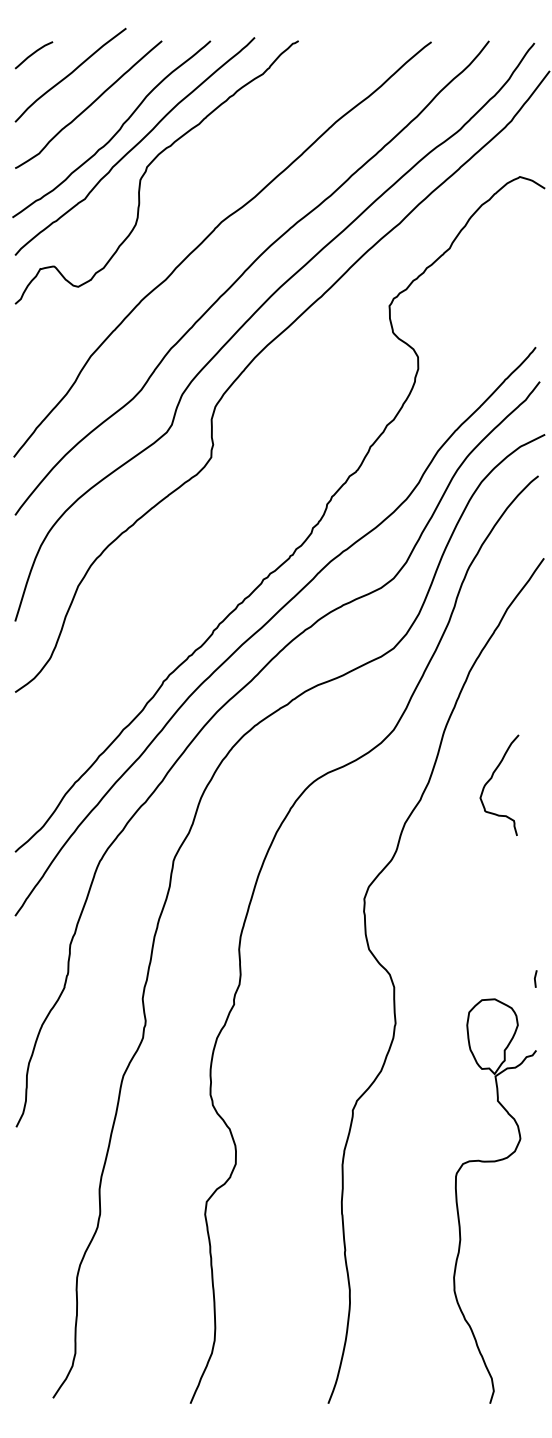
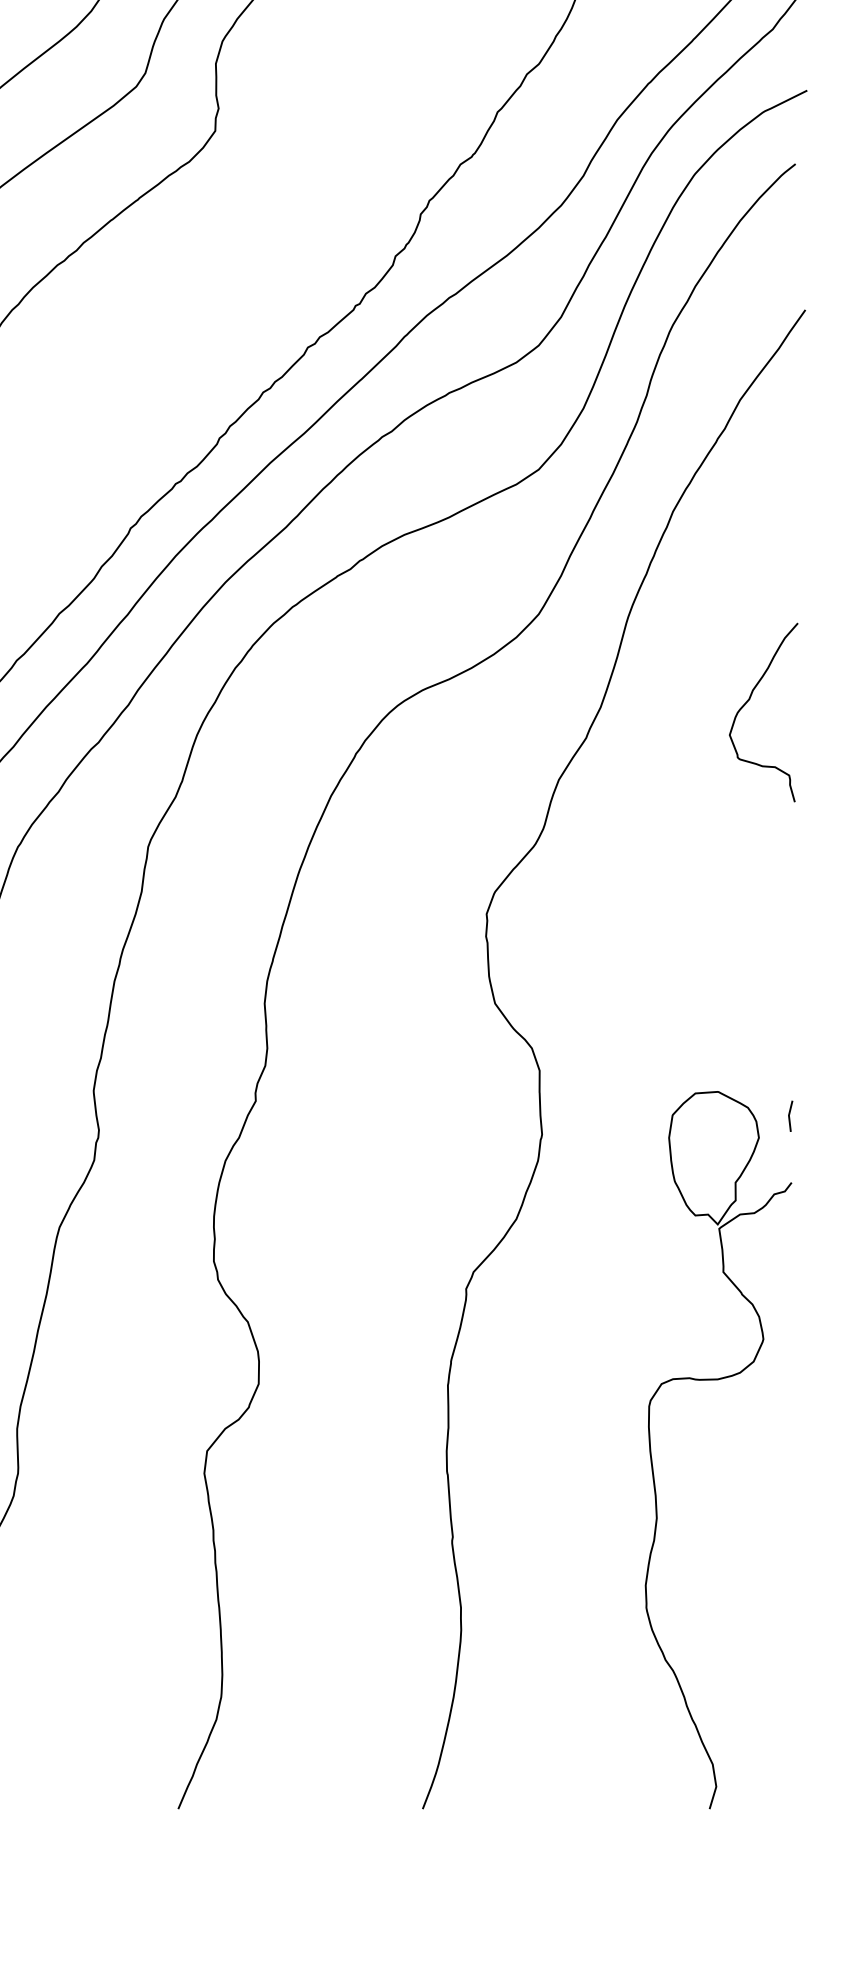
curve: (492, 778) -> (751, 700), moved
line: (535, 978) -> (790, 1115), moved

